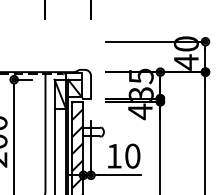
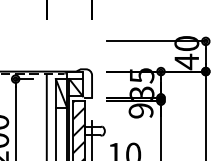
text: (139, 111) -> (140, 110), 4 -> 9

